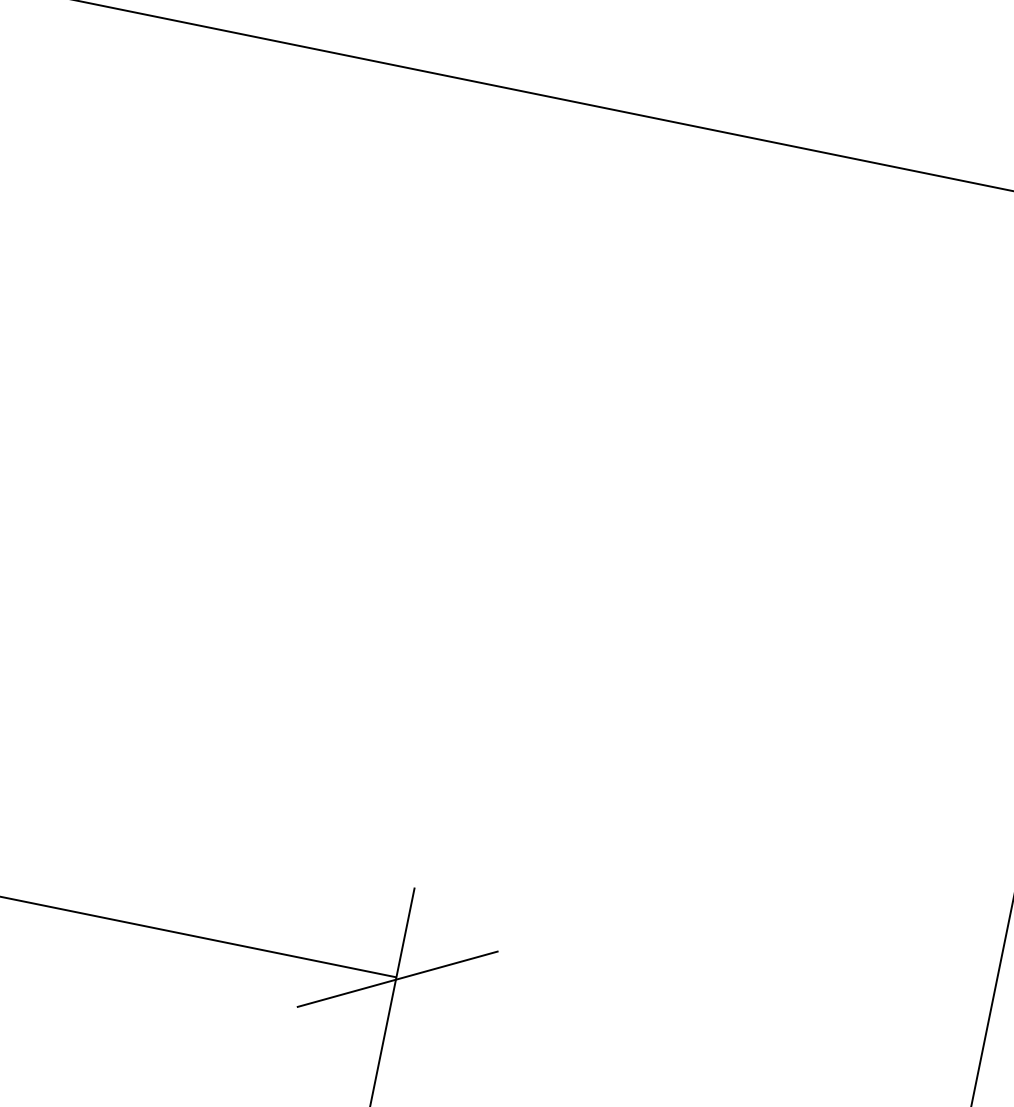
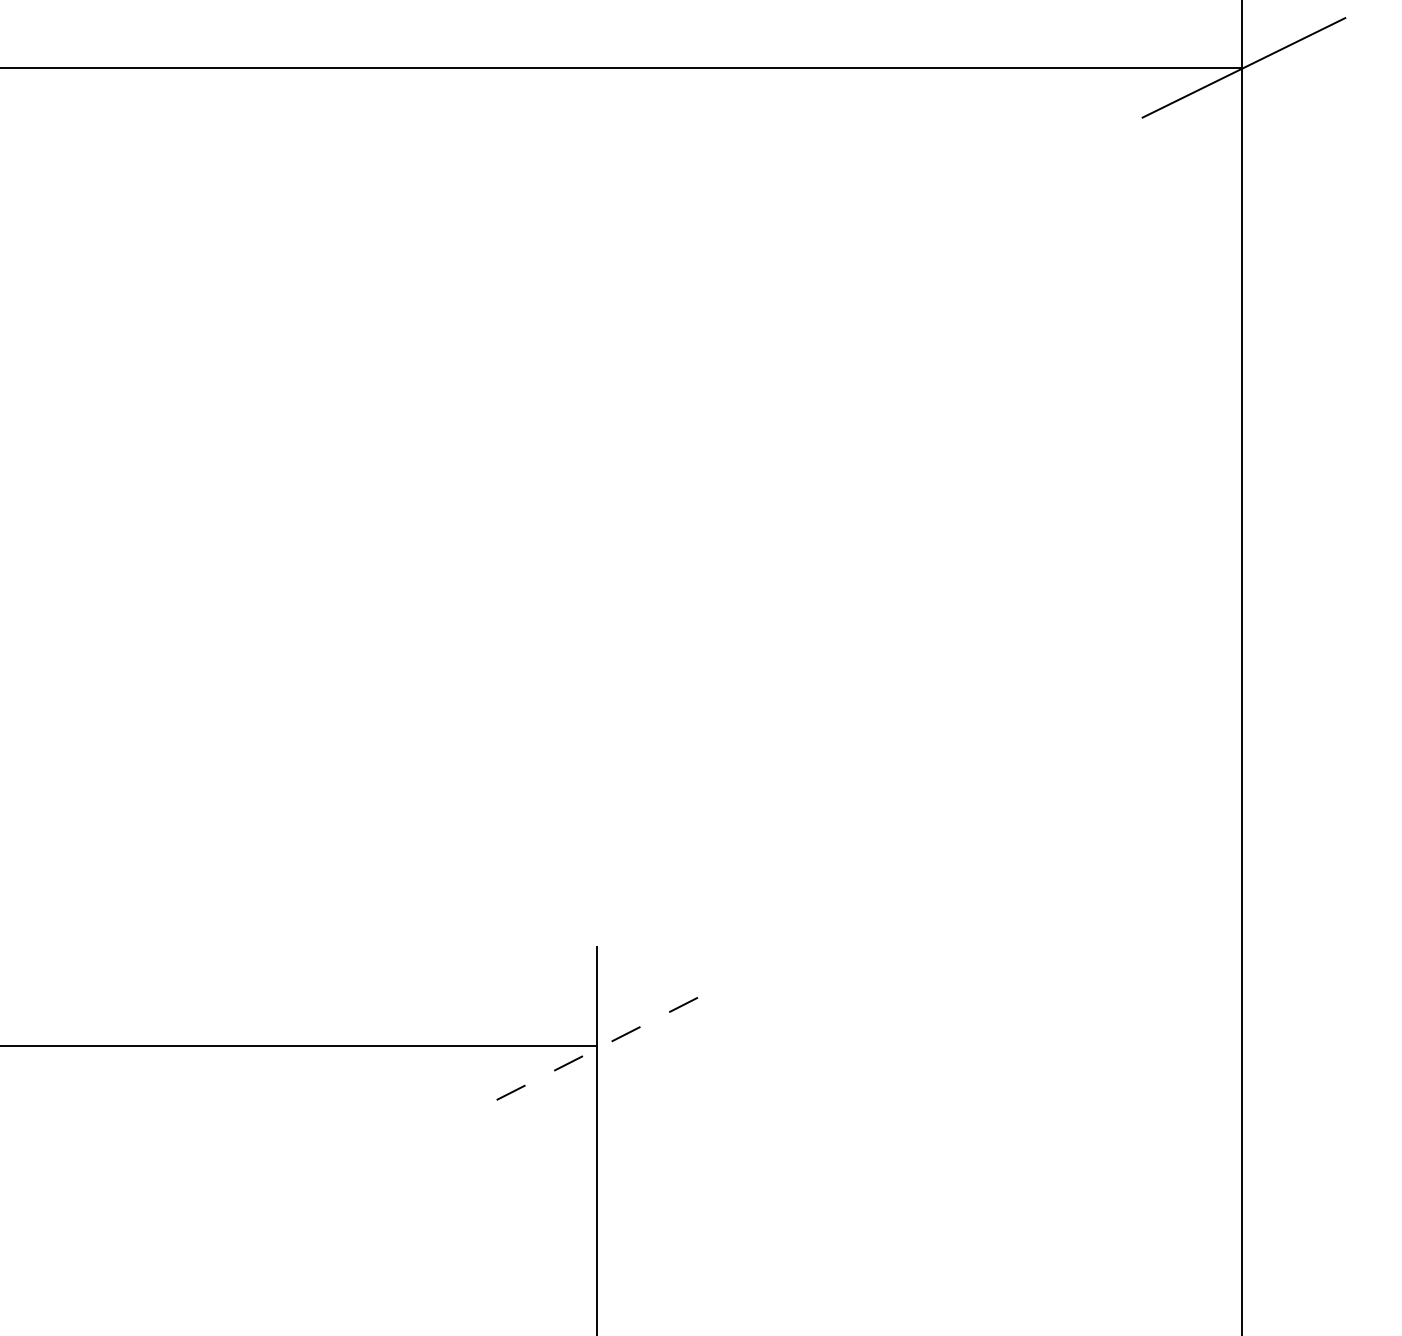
line: (397, 979) -> (598, 1048), solid -> dashed

